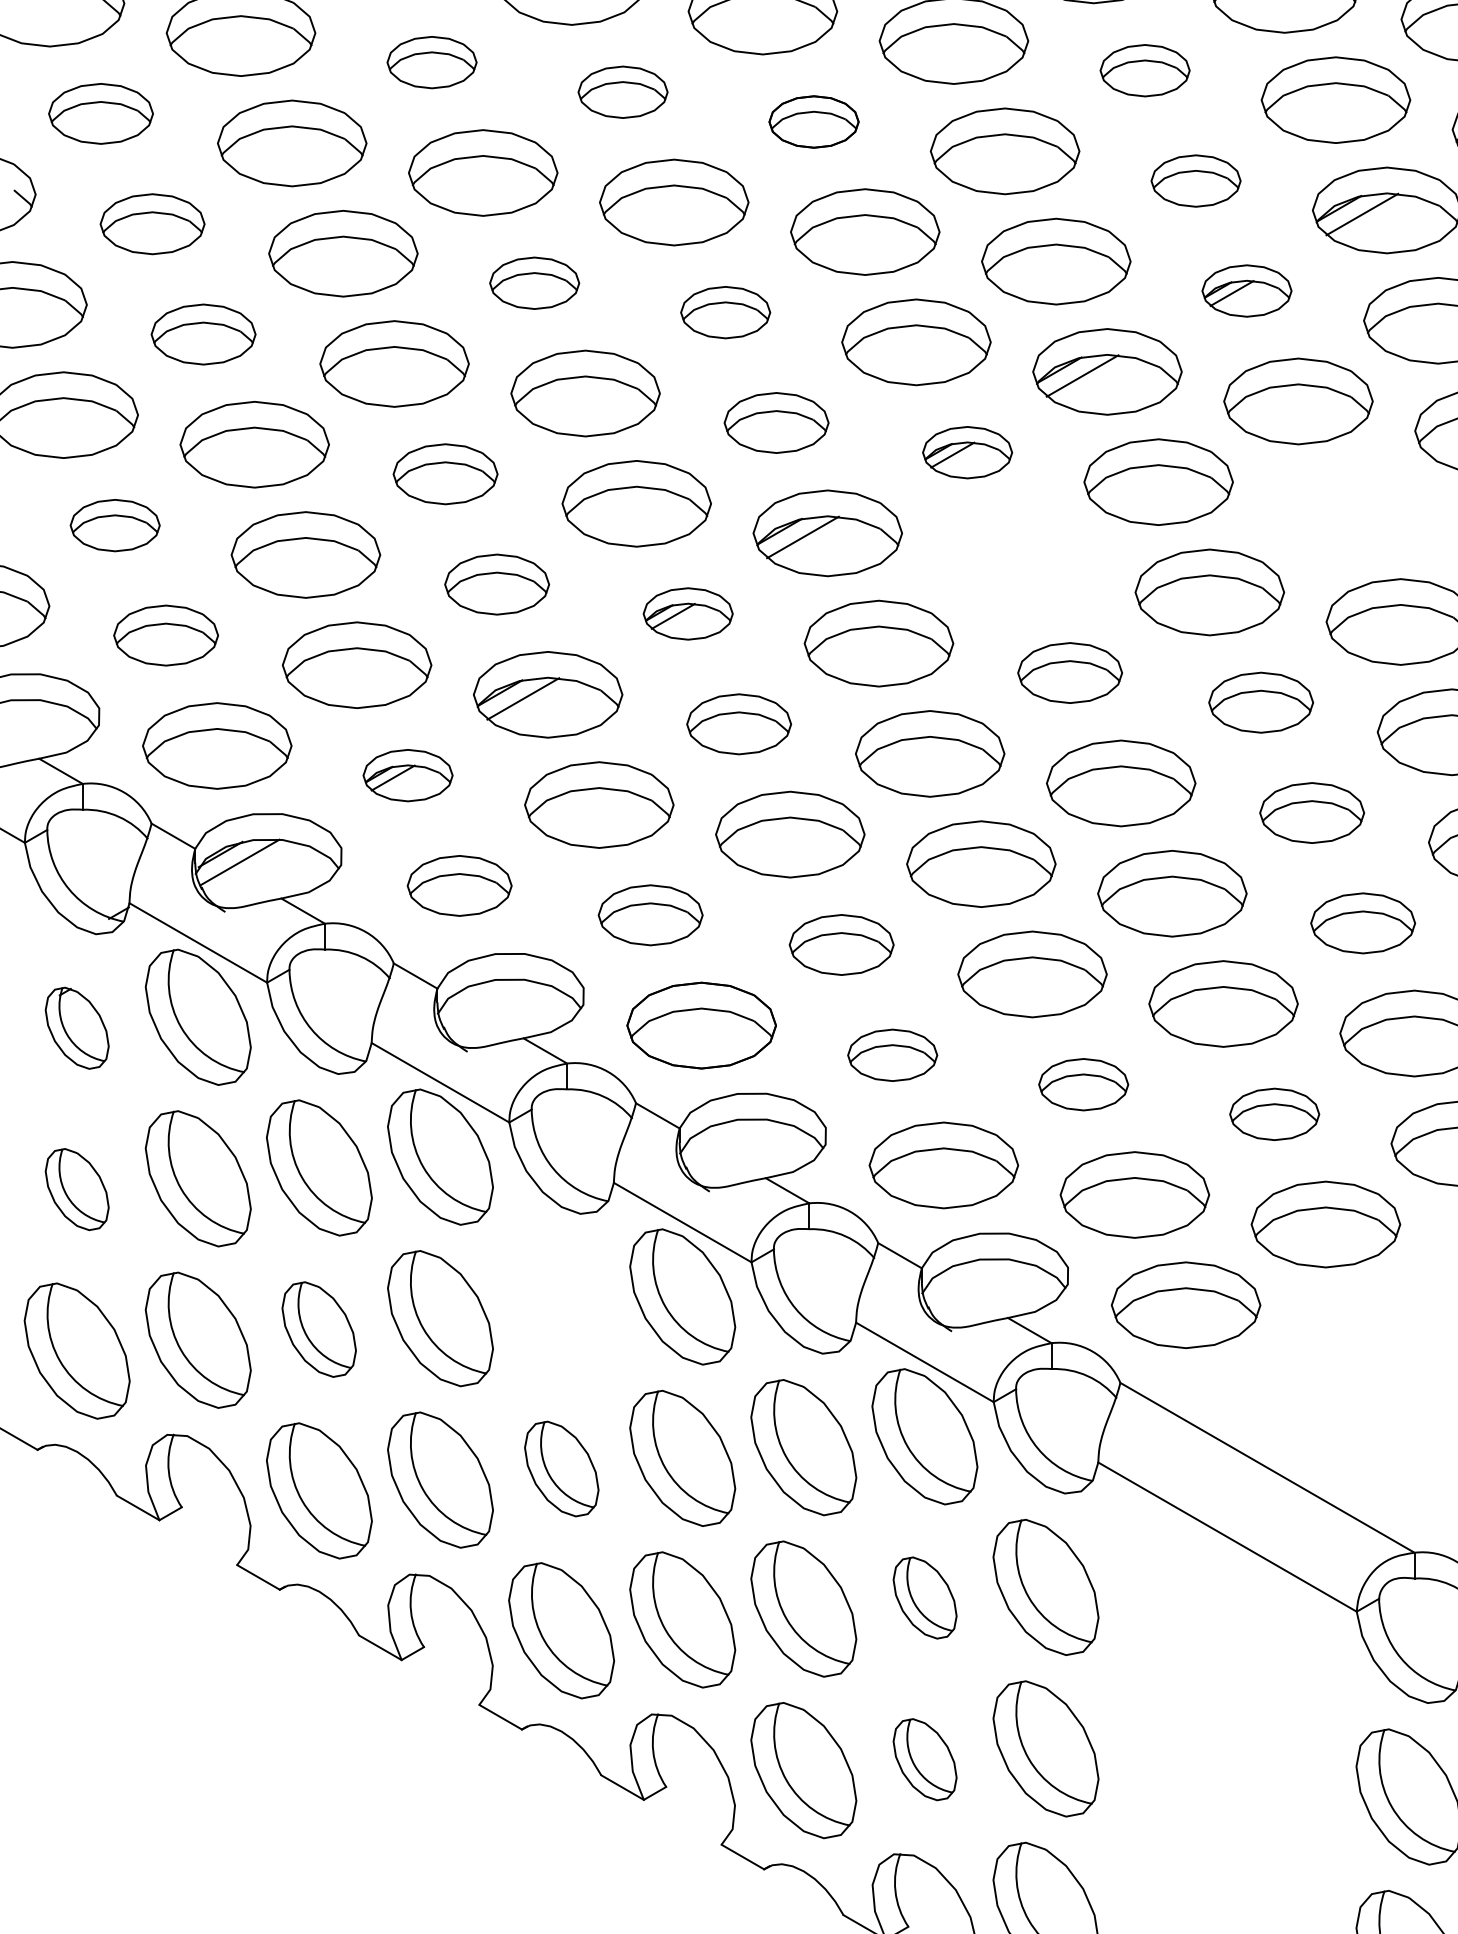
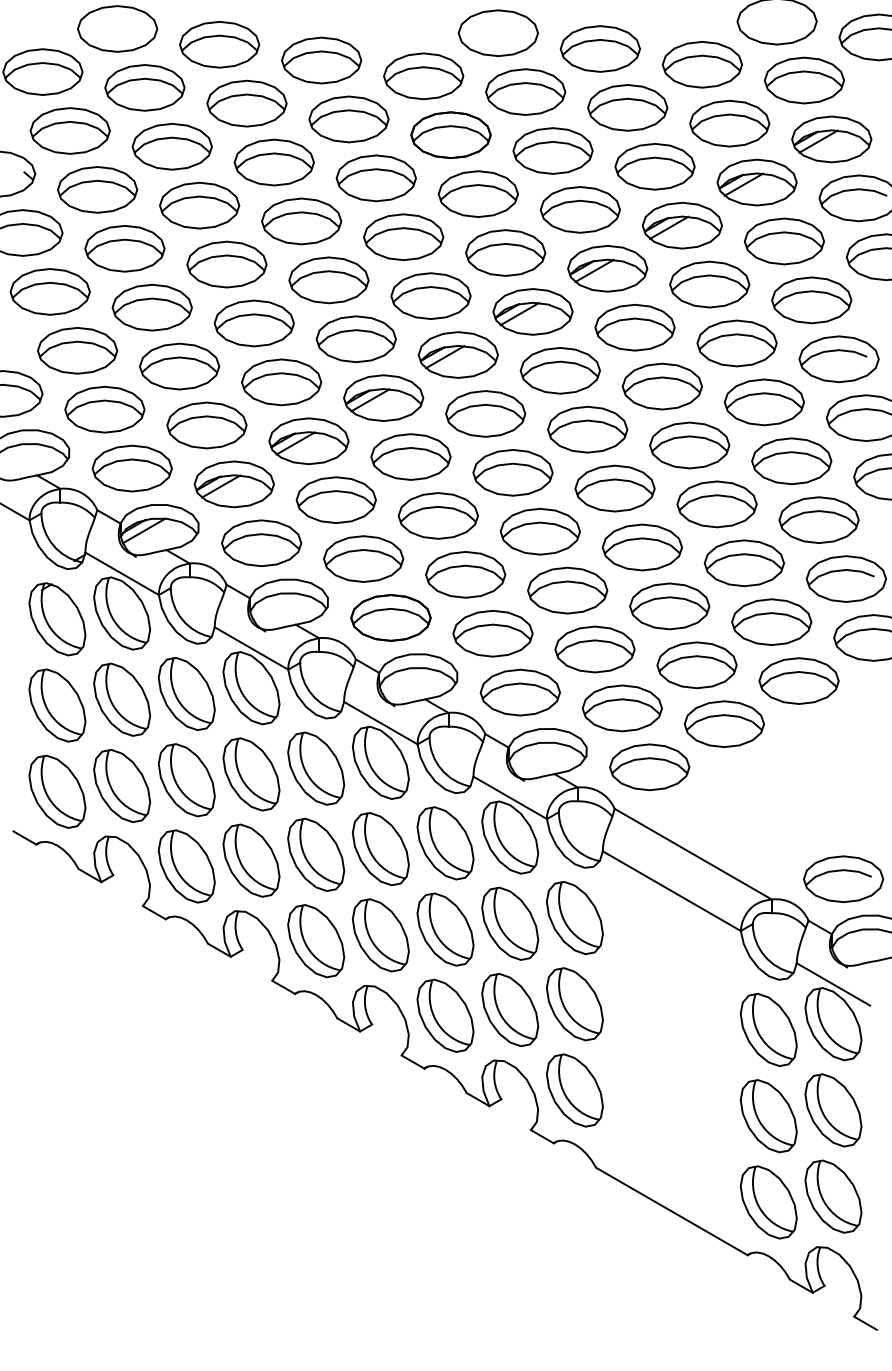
part: (431, 62) -> (246, 103), size x1.67
part: (1144, 69) -> (627, 107), size x1.67
part: (622, 92) -> (348, 119), size x1.67
part: (99, 112) -> (69, 130), size x1.43
part: (813, 122) -> (450, 135), size x1.67
part: (1195, 180) -> (654, 166), size x1.67
part: (152, 223) -> (97, 189), size x1.43
part: (534, 283) -> (301, 221), size x1.67
part: (1245, 290) -> (681, 225), size x1.67
part: (725, 311) -> (403, 236), size x1.67
part: (202, 333) -> (124, 248), size x1.43
part: (775, 421) -> (430, 295), size x1.43
part: (966, 451) -> (532, 311), size x1.67
part: (444, 474) -> (253, 323), size x1.43
part: (1348, 511) -> (736, 343), added
part: (114, 524) -> (77, 350), size x1.67
part: (1017, 562) -> (559, 370), added
part: (496, 584) -> (281, 382), size x1.43
part: (687, 612) -> (383, 397), size x1.67
part: (165, 635) -> (104, 409), size x1.43
part: (1069, 672) -> (587, 429), size x1.43
part: (1260, 702) -> (689, 445), size x1.43
part: (738, 723) -> (410, 456), size x1.43
part: (406, 775) -> (233, 484), size x1.67
part: (1311, 813) -> (716, 504), size x1.43
part: (459, 886) -> (261, 543), size x1.43
part: (650, 914) -> (363, 558), size x1.43
part: (1361, 923) -> (743, 563), size x1.43
part: (841, 944) -> (465, 574), size x1.43
part: (77, 1028) -> (57, 619), size x1.67
part: (891, 1054) -> (492, 633), size x1.67
part: (1082, 1084) -> (594, 649), size x1.67
part: (1273, 1114) -> (696, 665), size x1.67
part: (77, 1189) -> (57, 705), size x1.67
part: (562, 1307) -> (316, 768), added
part: (318, 1329) -> (186, 780), size x1.43
part: (562, 1468) -> (316, 854), size x1.43
part: (925, 1597) -> (510, 923), size x1.67
part: (925, 1758) -> (510, 1009), size x1.67

